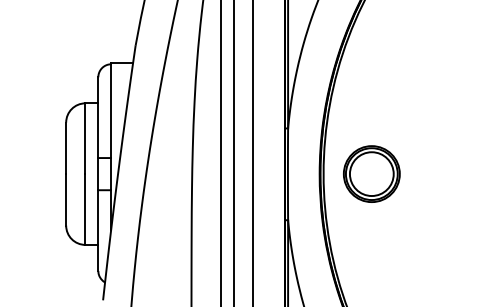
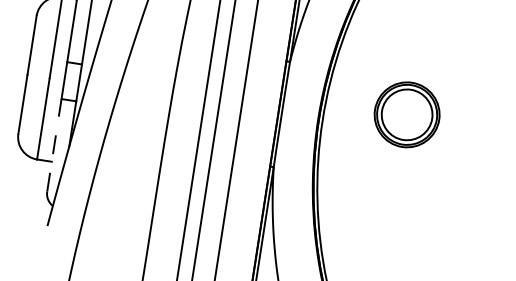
part: (371, 173) -> (406, 114), moved
line: (98, 230) -> (54, 145), solid -> dashed

